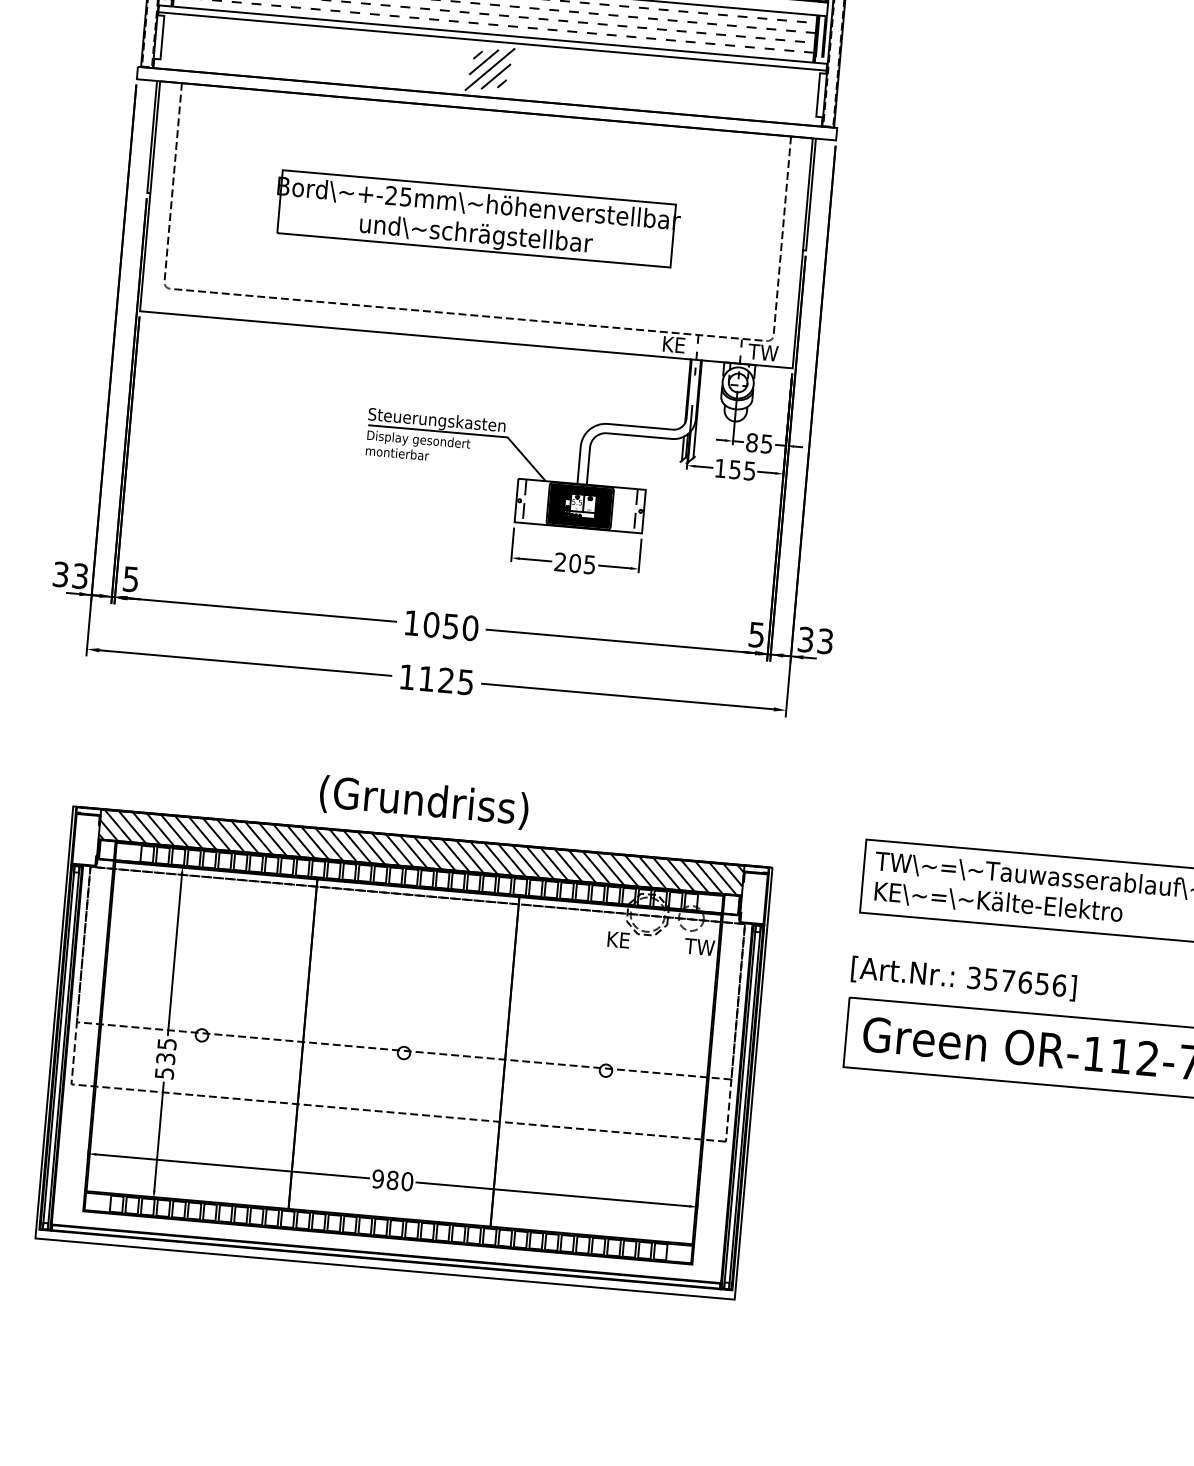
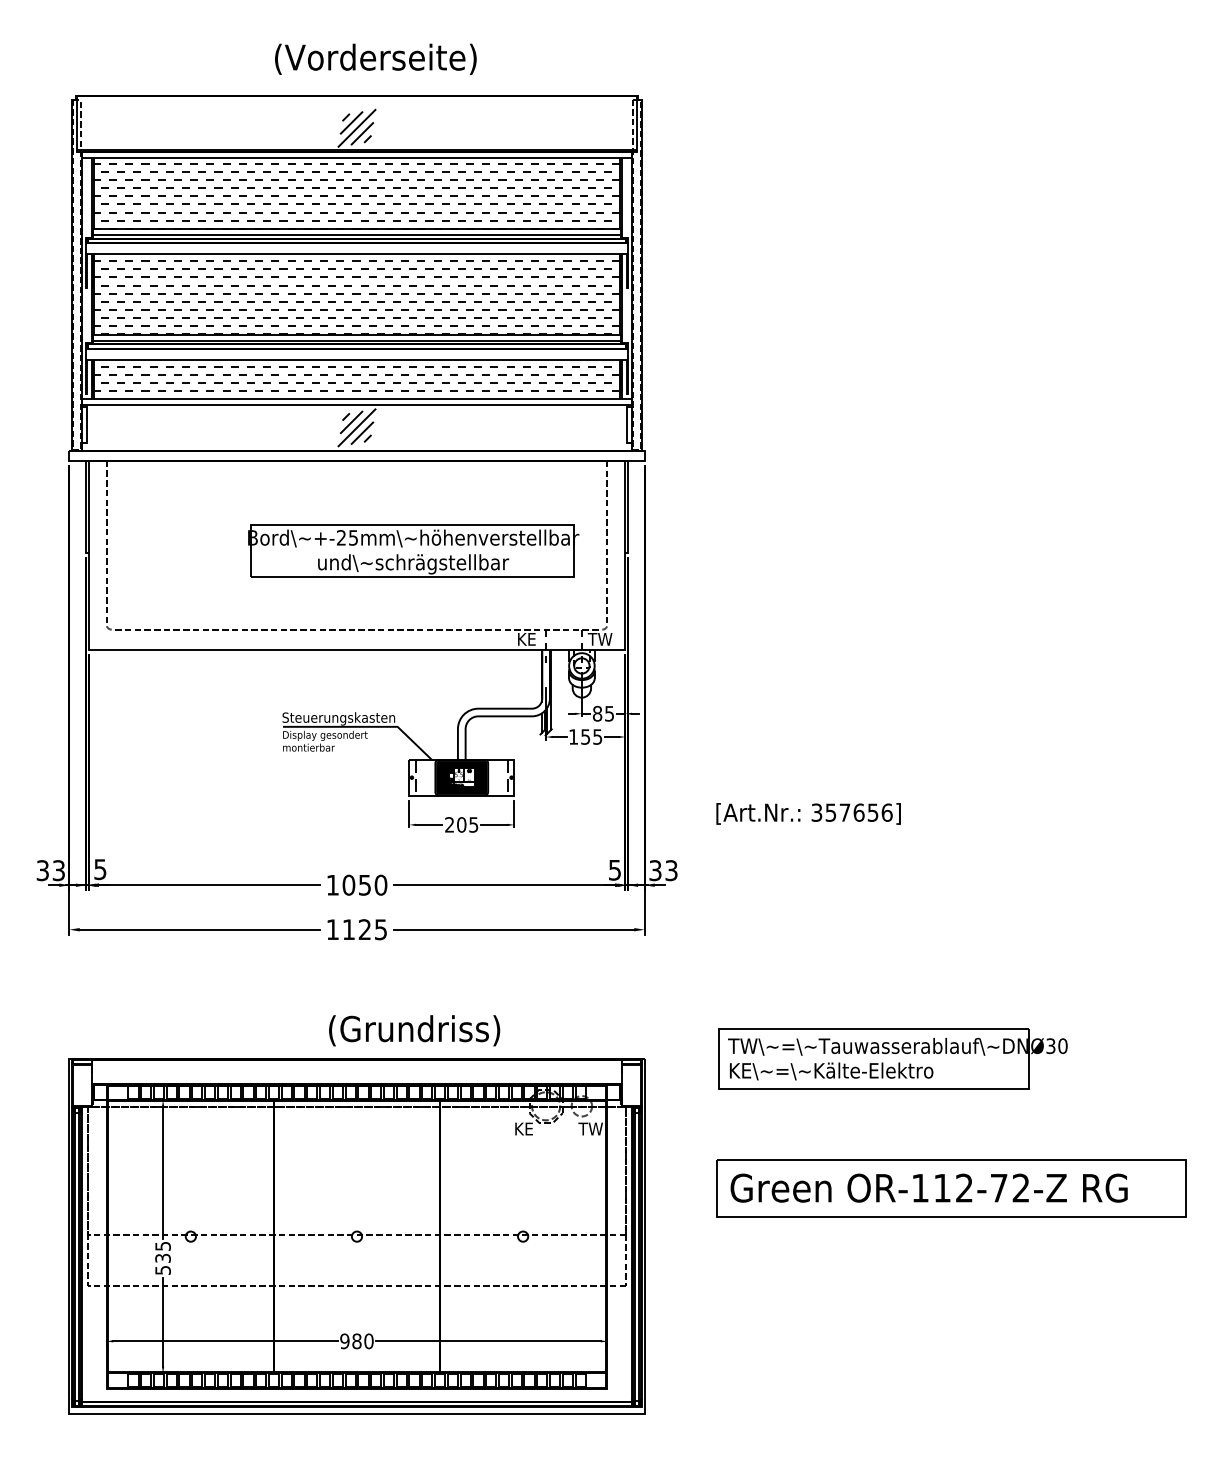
part: (477, 218) -> (413, 550), moved
text: (424, 802) -> (414, 1030), moved
hatch: (420, 852) -> (356, 1071), removed
text: (963, 978) -> (808, 813), moved

